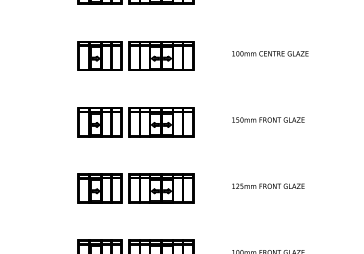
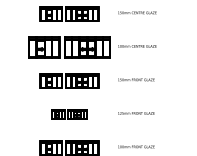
part: (136, 55) -> (69, 47), size x1.4
part: (136, 188) -> (69, 114), size x0.6

